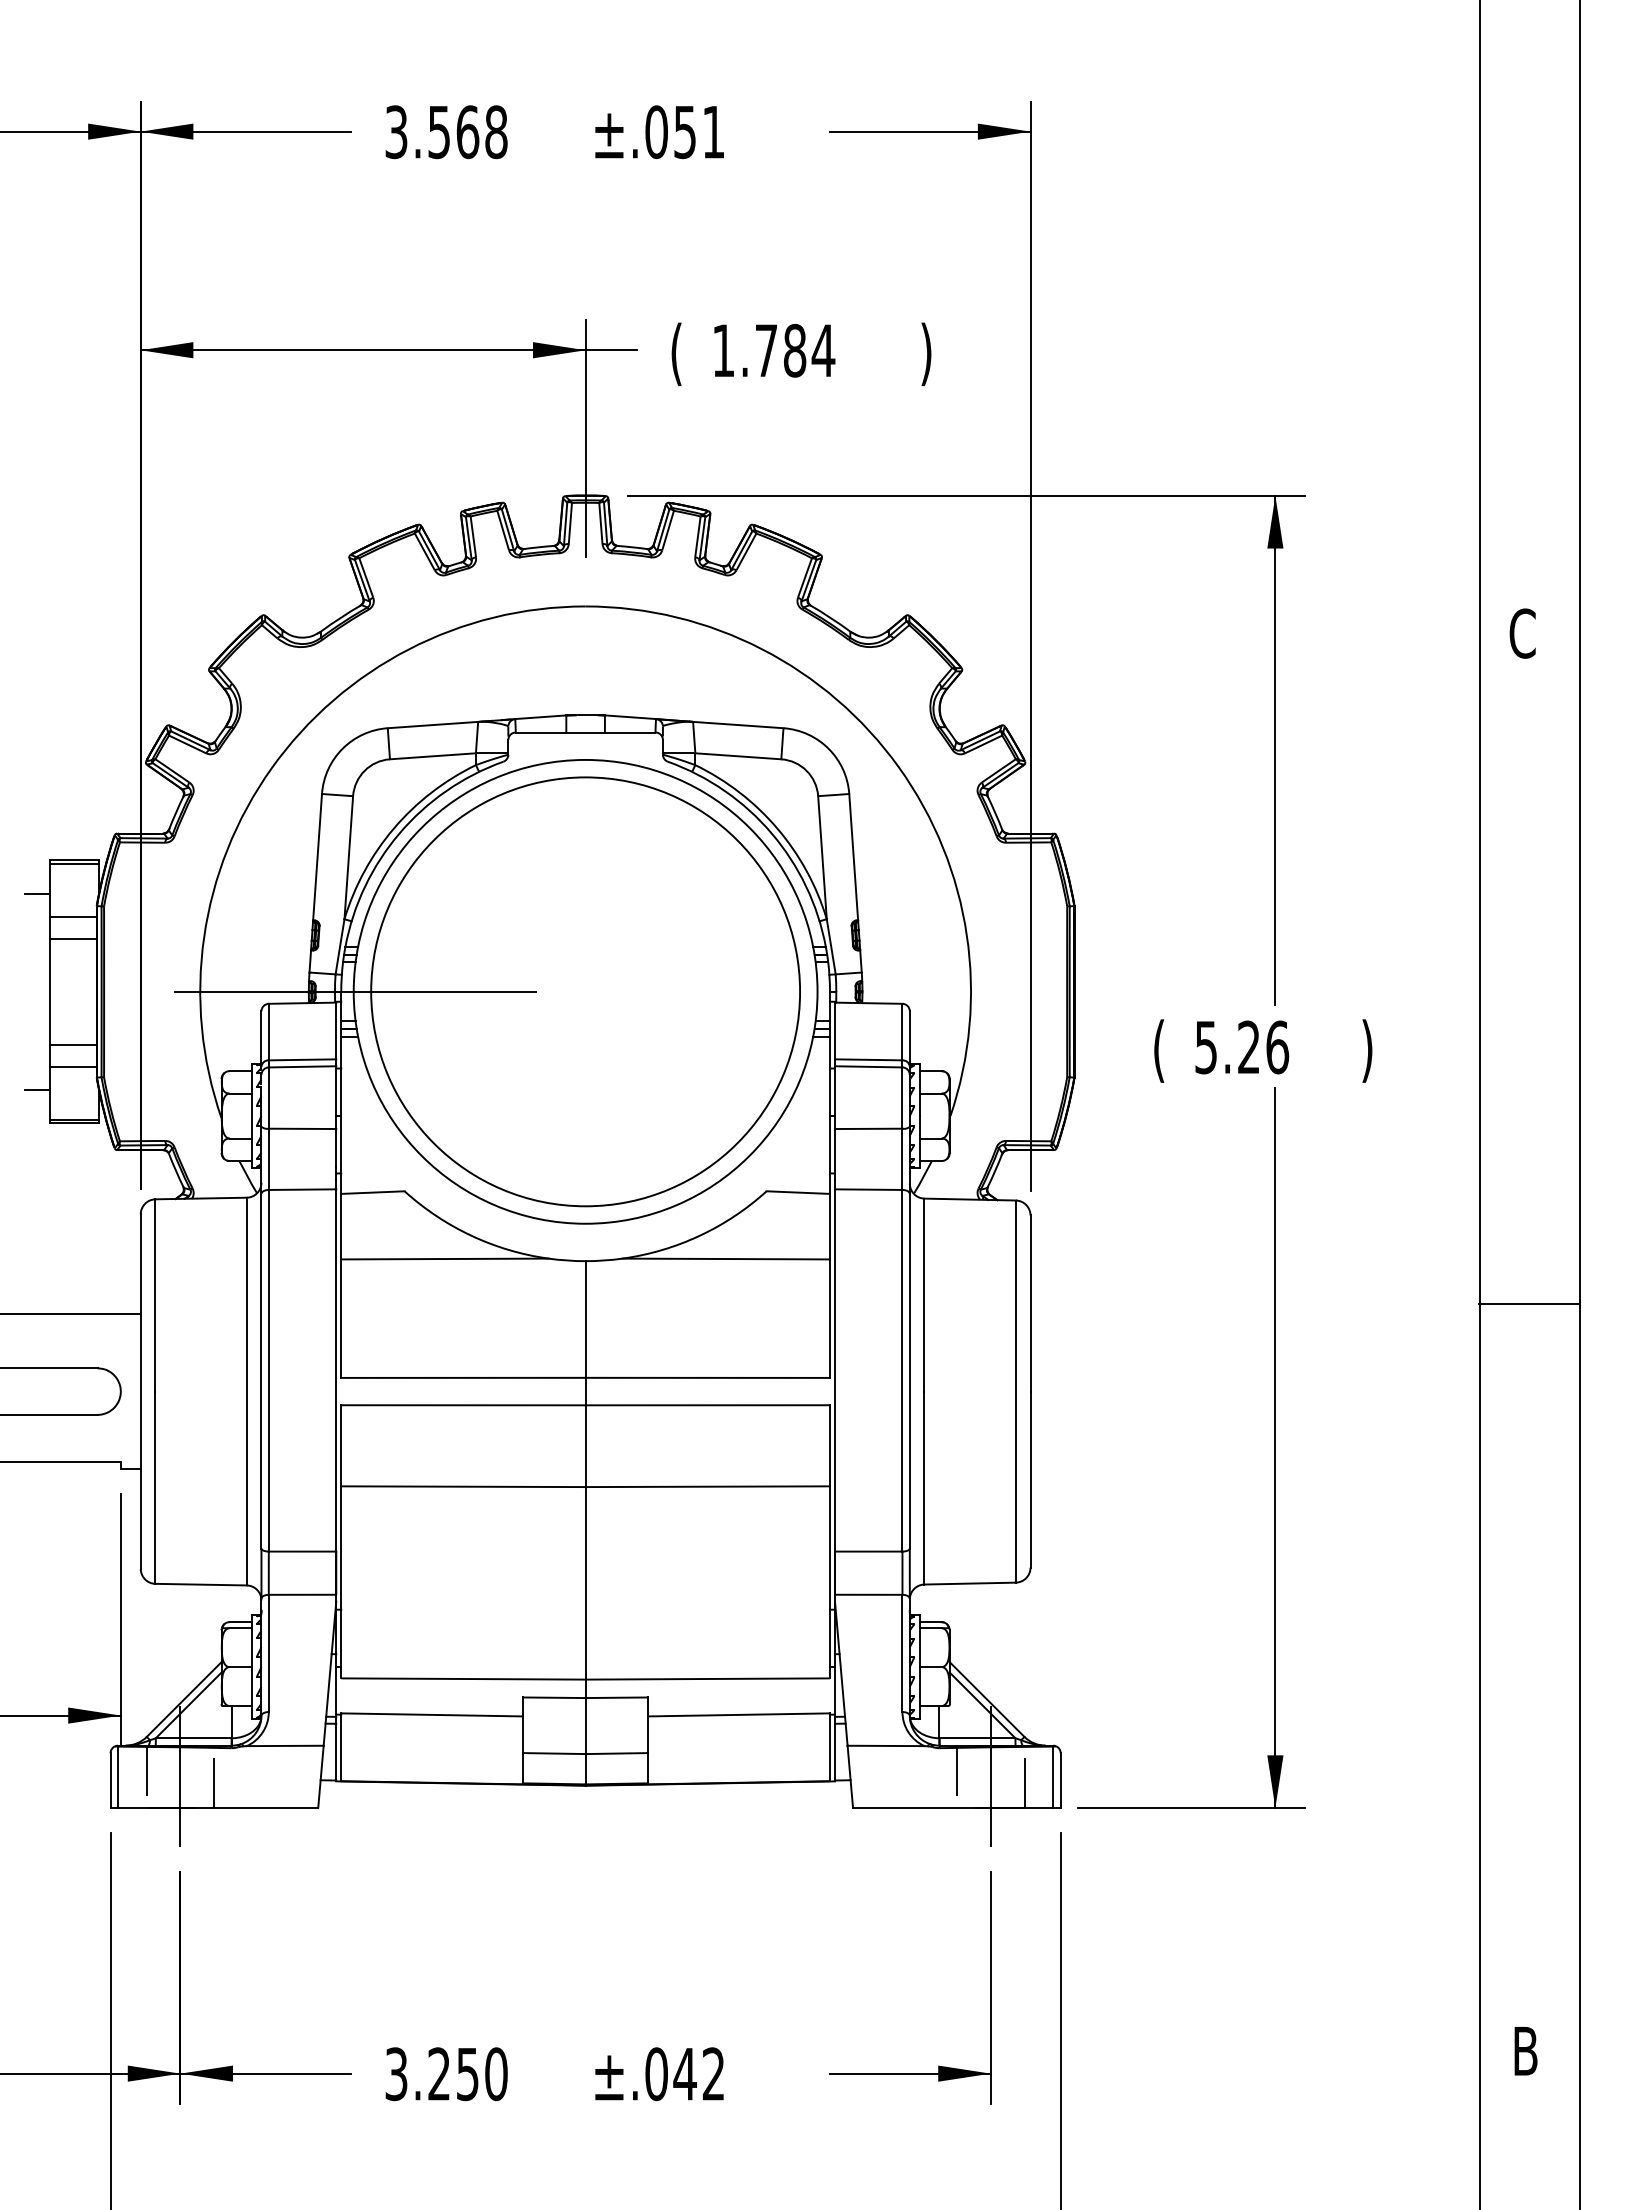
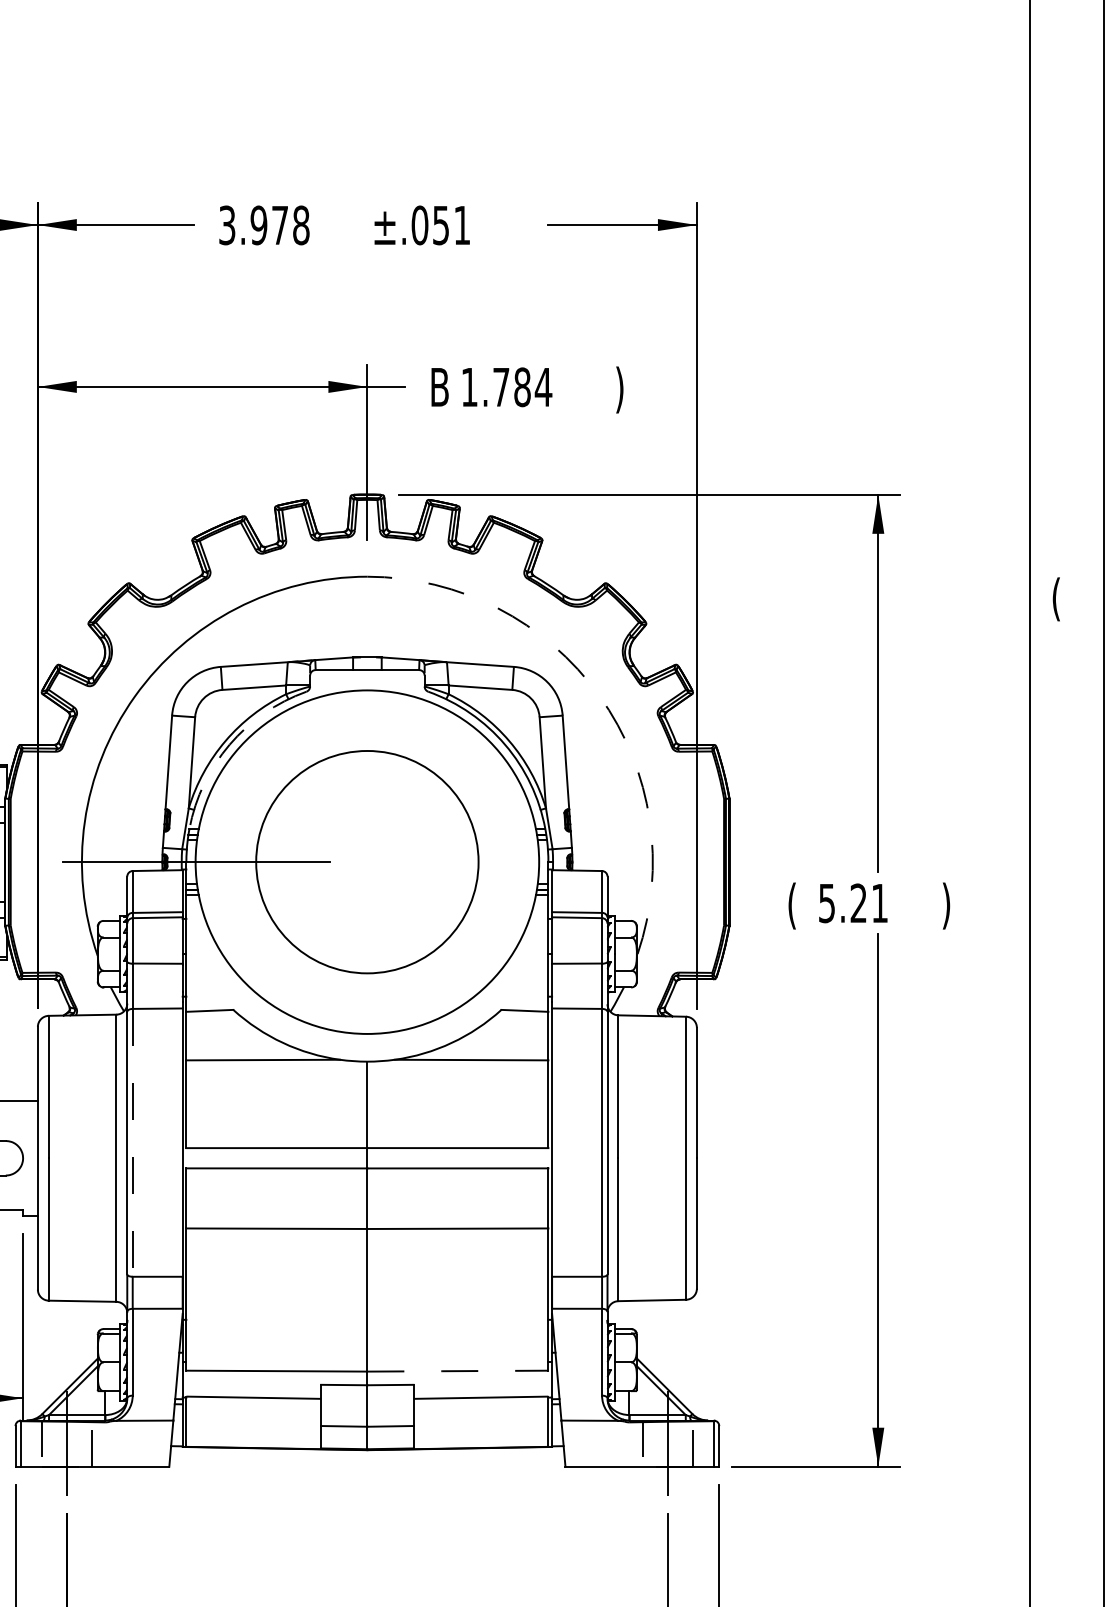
text: (453, 132) -> (269, 225), 3.568 -> 3.978
text: (683, 354) -> (439, 390), ( -> B
text: (1522, 636) -> (1061, 598), C -> (
arc: (898, 767) -> (599, 696), solid -> dashed
arc: (399, 833) -> (229, 744), solid -> dashed
circle: (585, 991) -> (367, 861), size x0.7
text: (1277, 1047) -> (879, 903), 5.26 -> 5.21
line: (1528, 1303) -> (1065, 1093), removed
line: (268, 1370) -> (132, 1142), solid -> dashed
line: (707, 1678) -> (457, 1370), solid -> dashed

